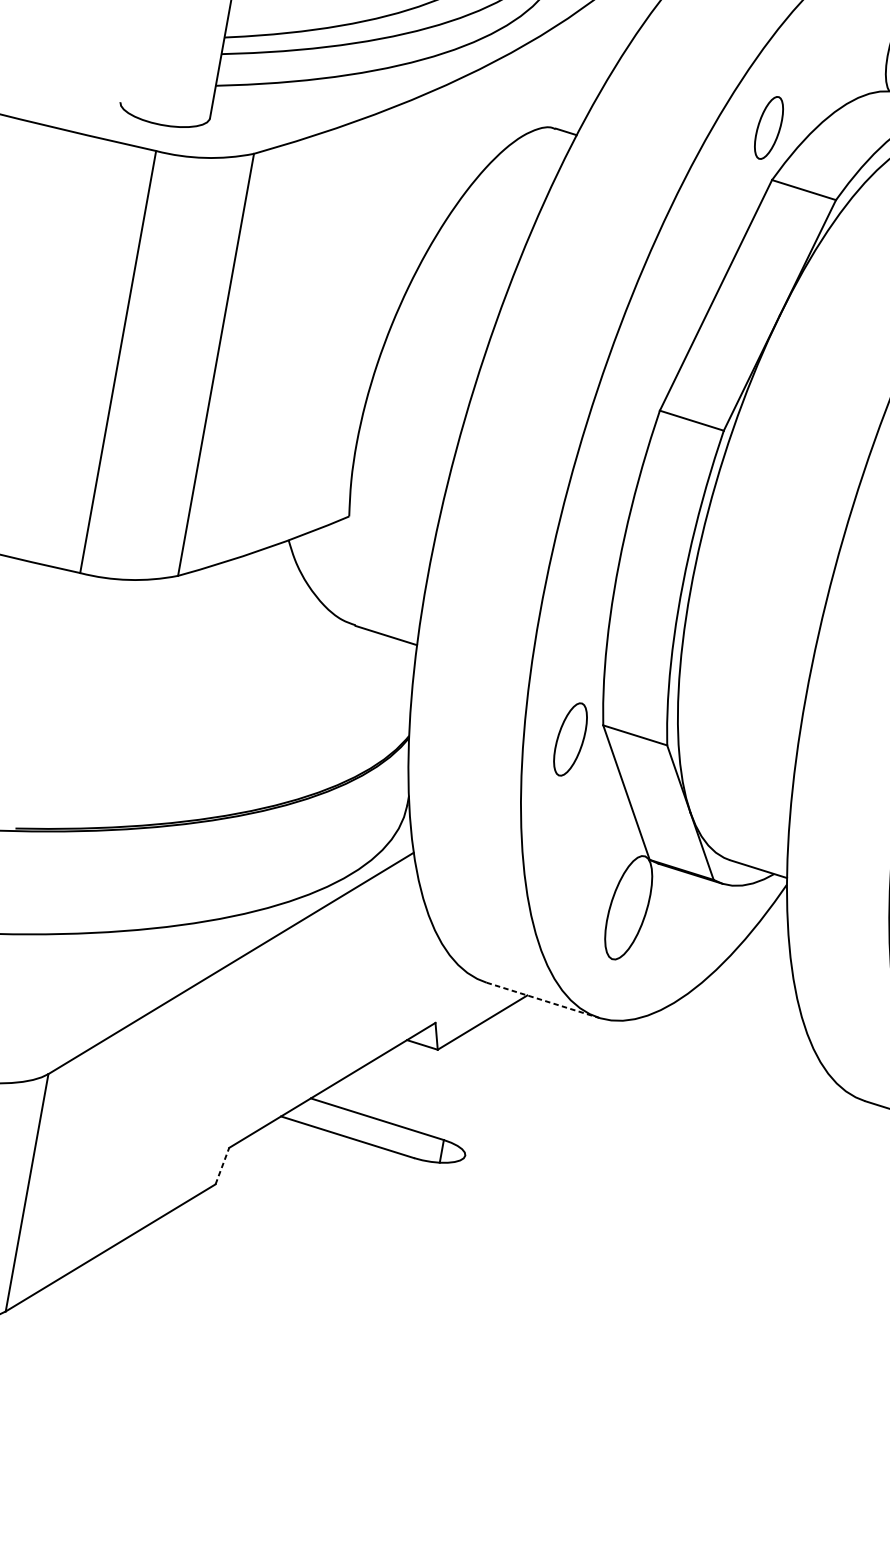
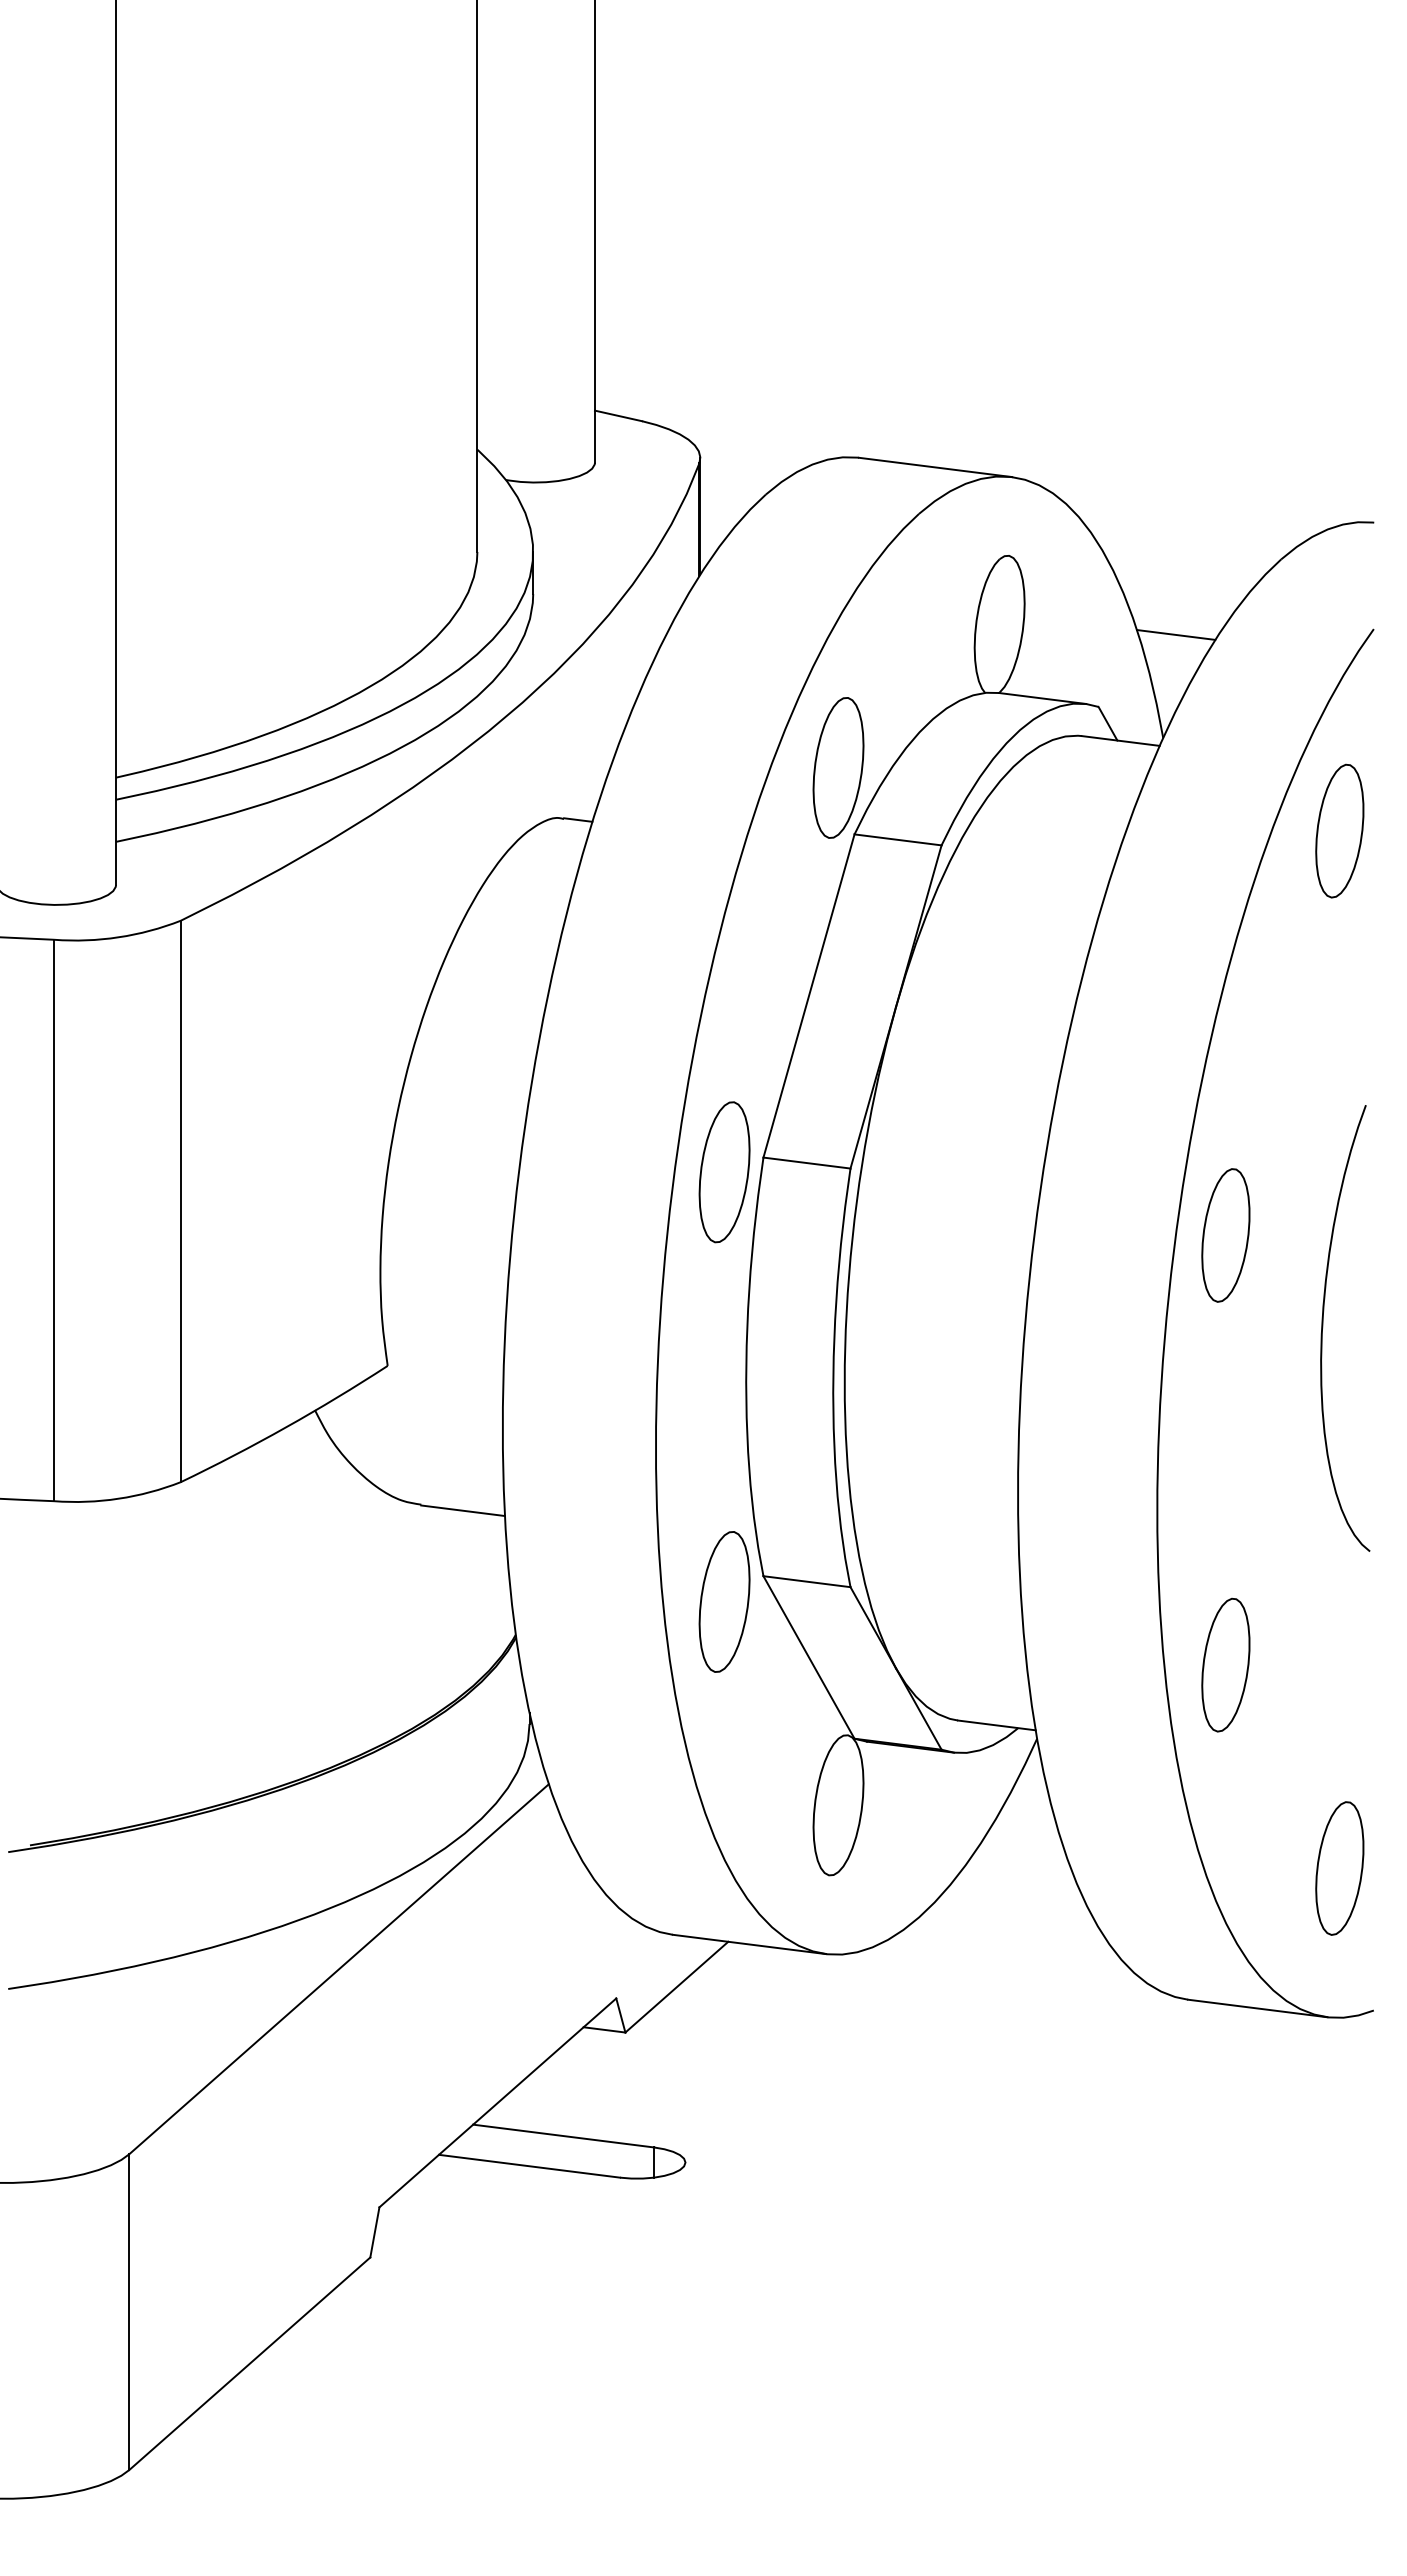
part: (769, 127) -> (838, 767), size x1.67
part: (628, 416) -> (724, 1172), added
part: (570, 739) -> (724, 1601), size x1.43
line: (542, 1000) -> (749, 1944), dashed -> solid
line: (222, 1165) -> (374, 2231), dashed -> solid

